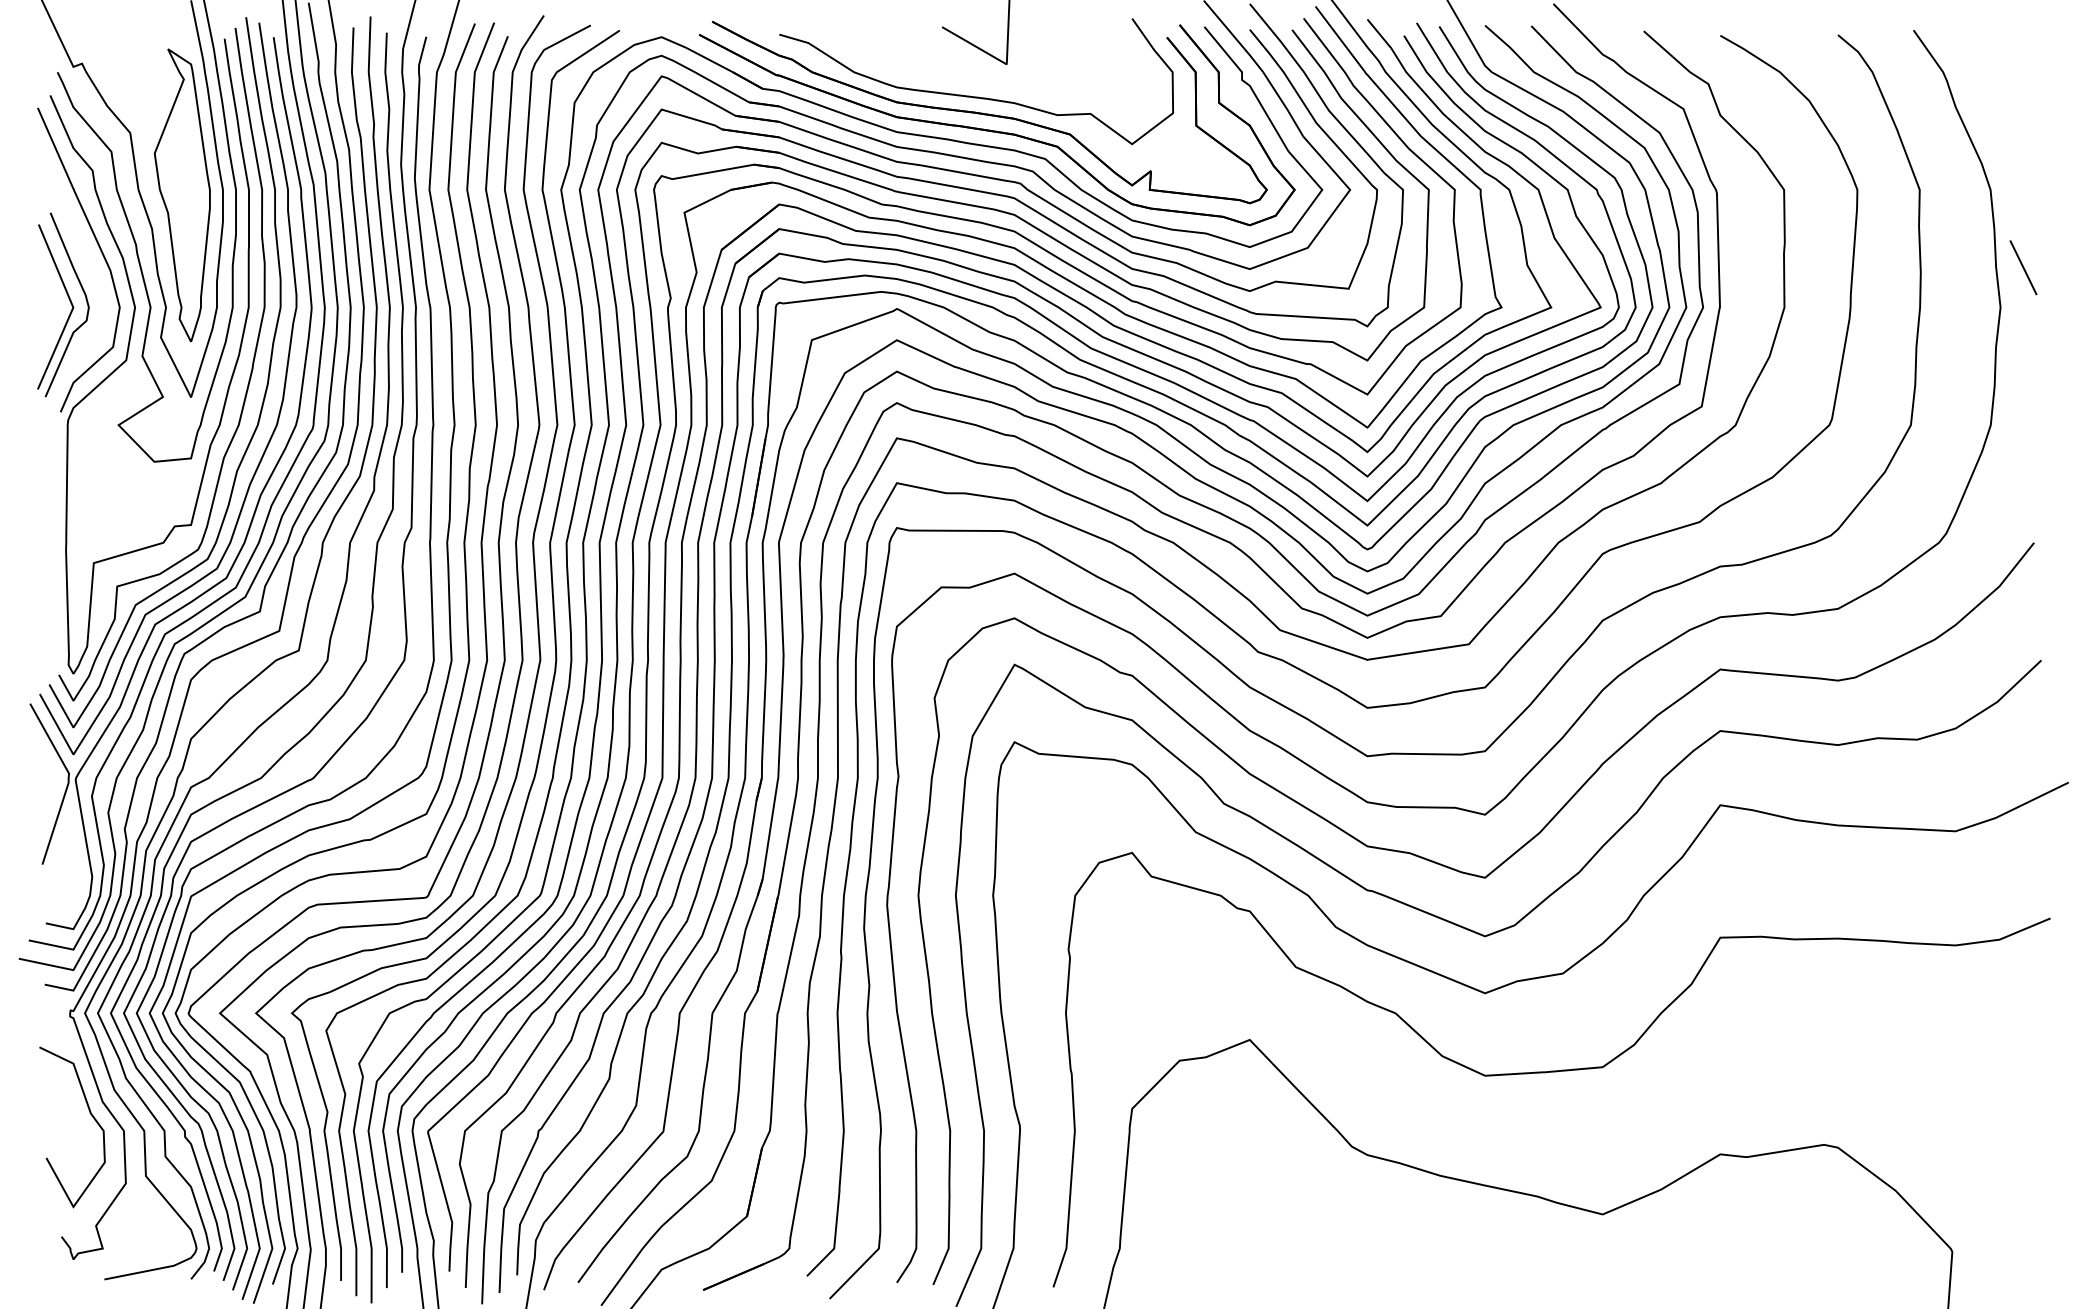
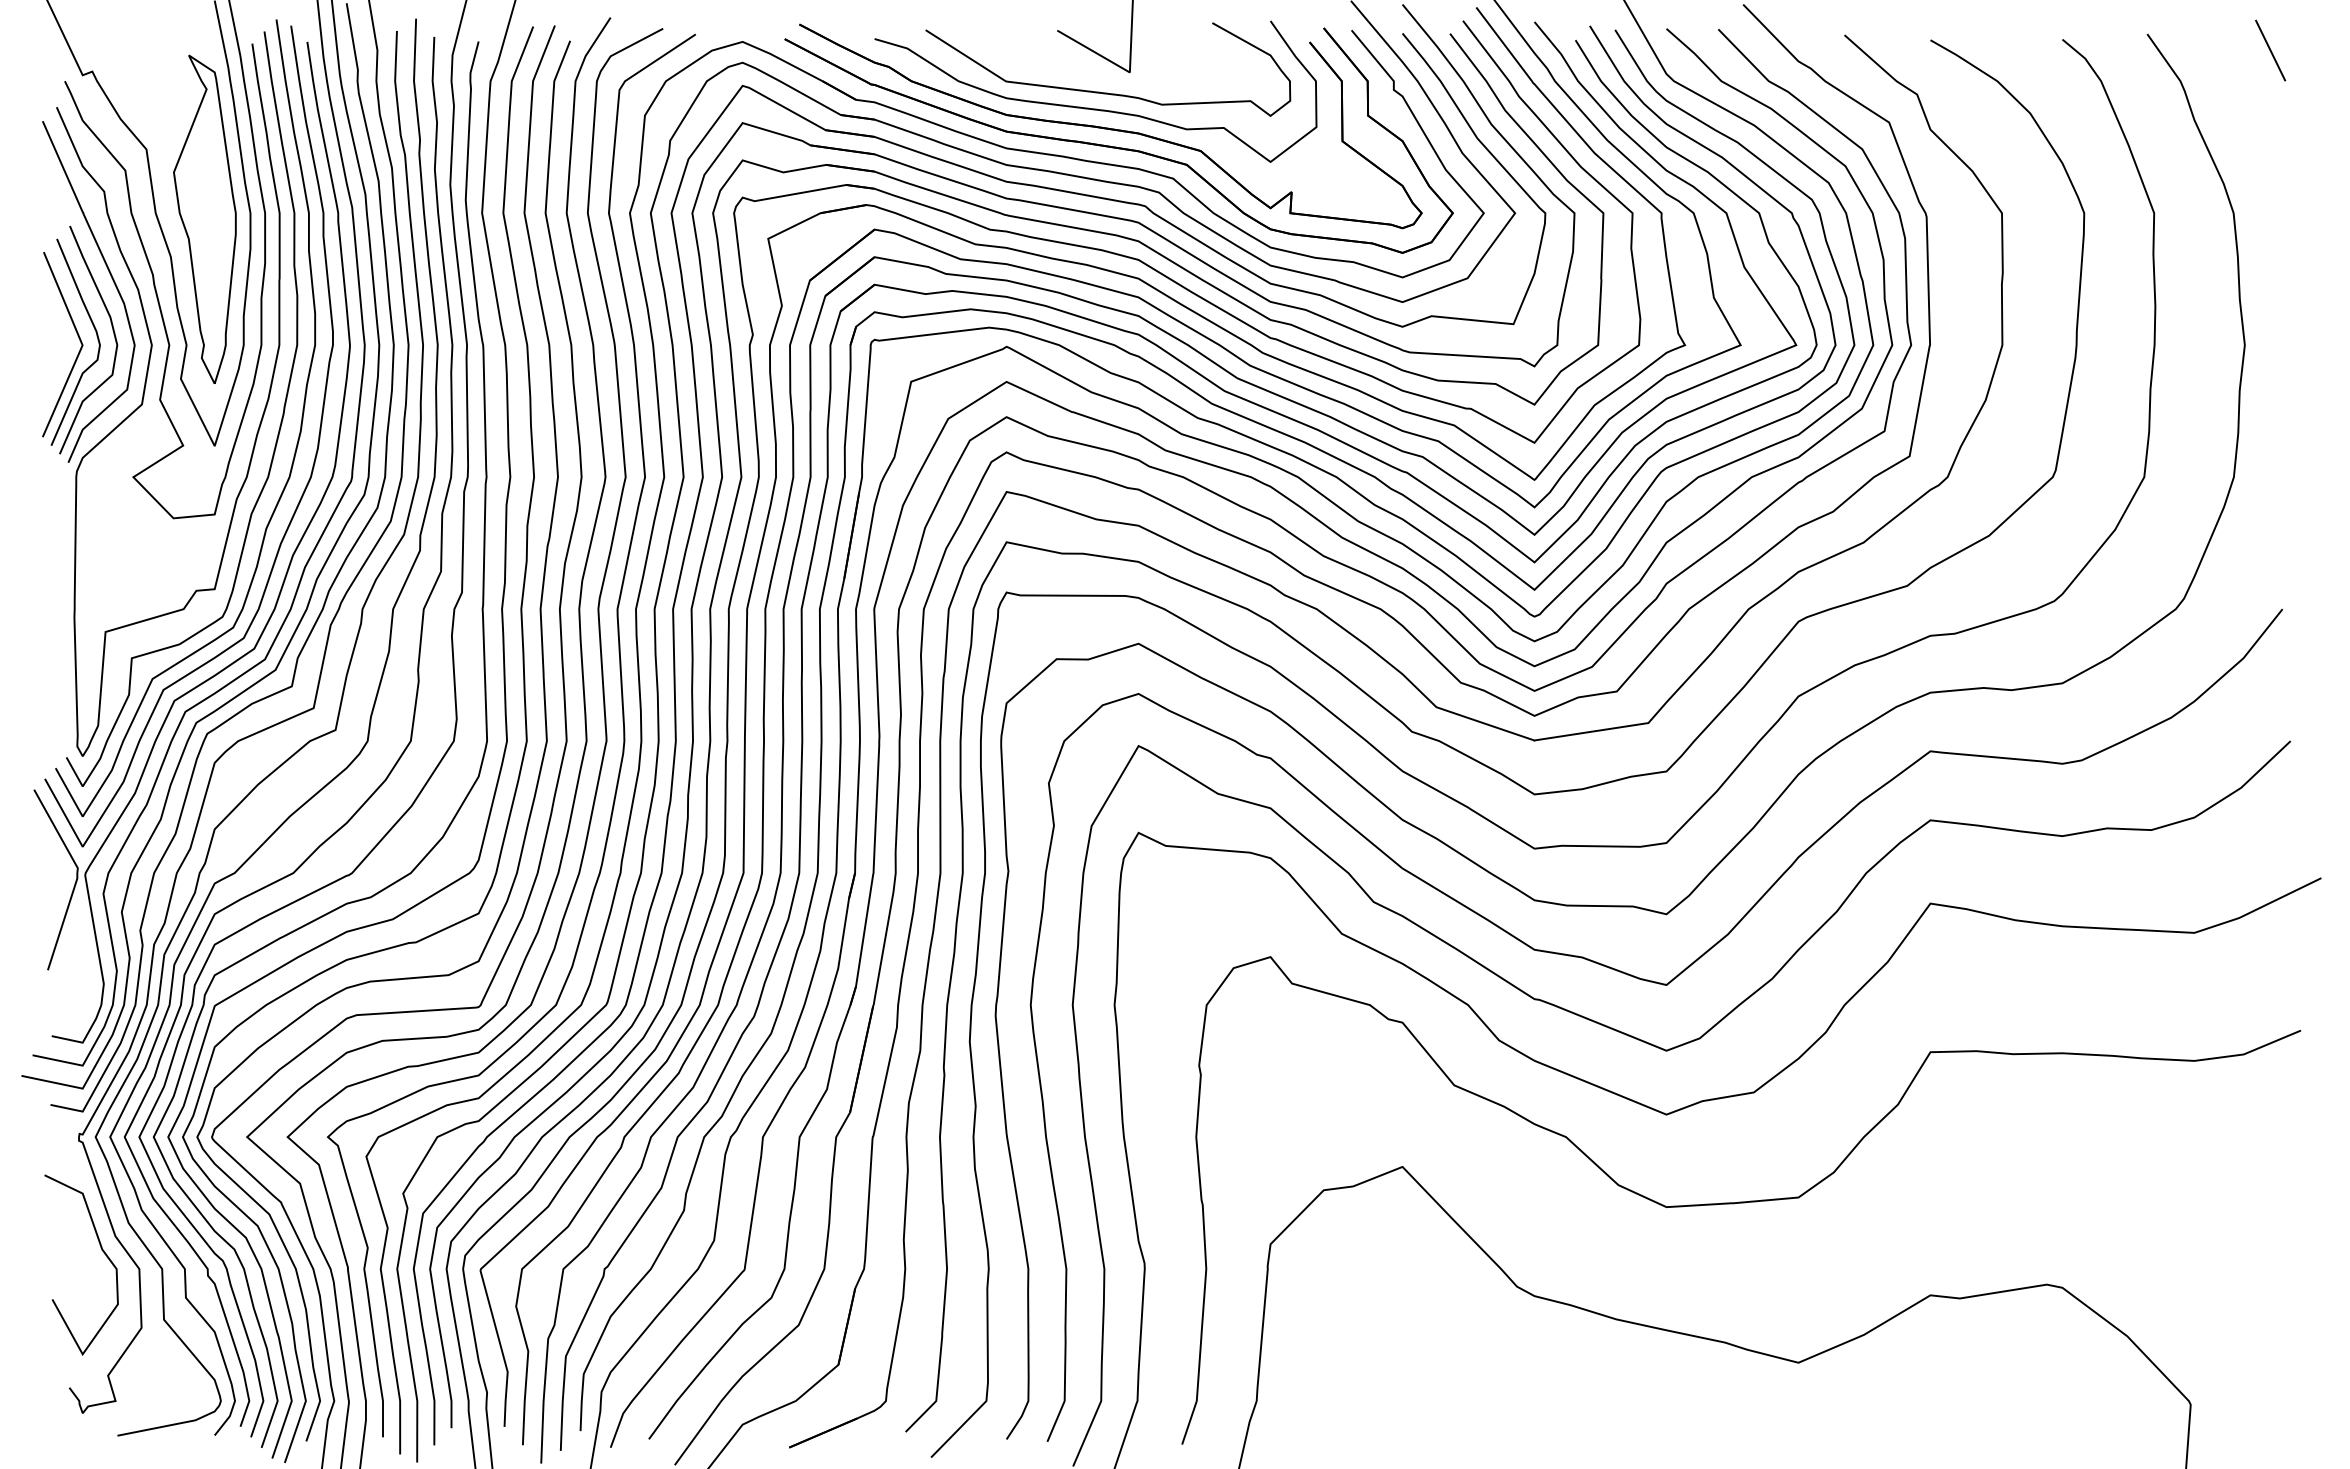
curve: (986, 82) -> (1107, 92), added
line: (2023, 267) -> (2270, 50), moved
curve: (100, 297) -> (113, 334), added

